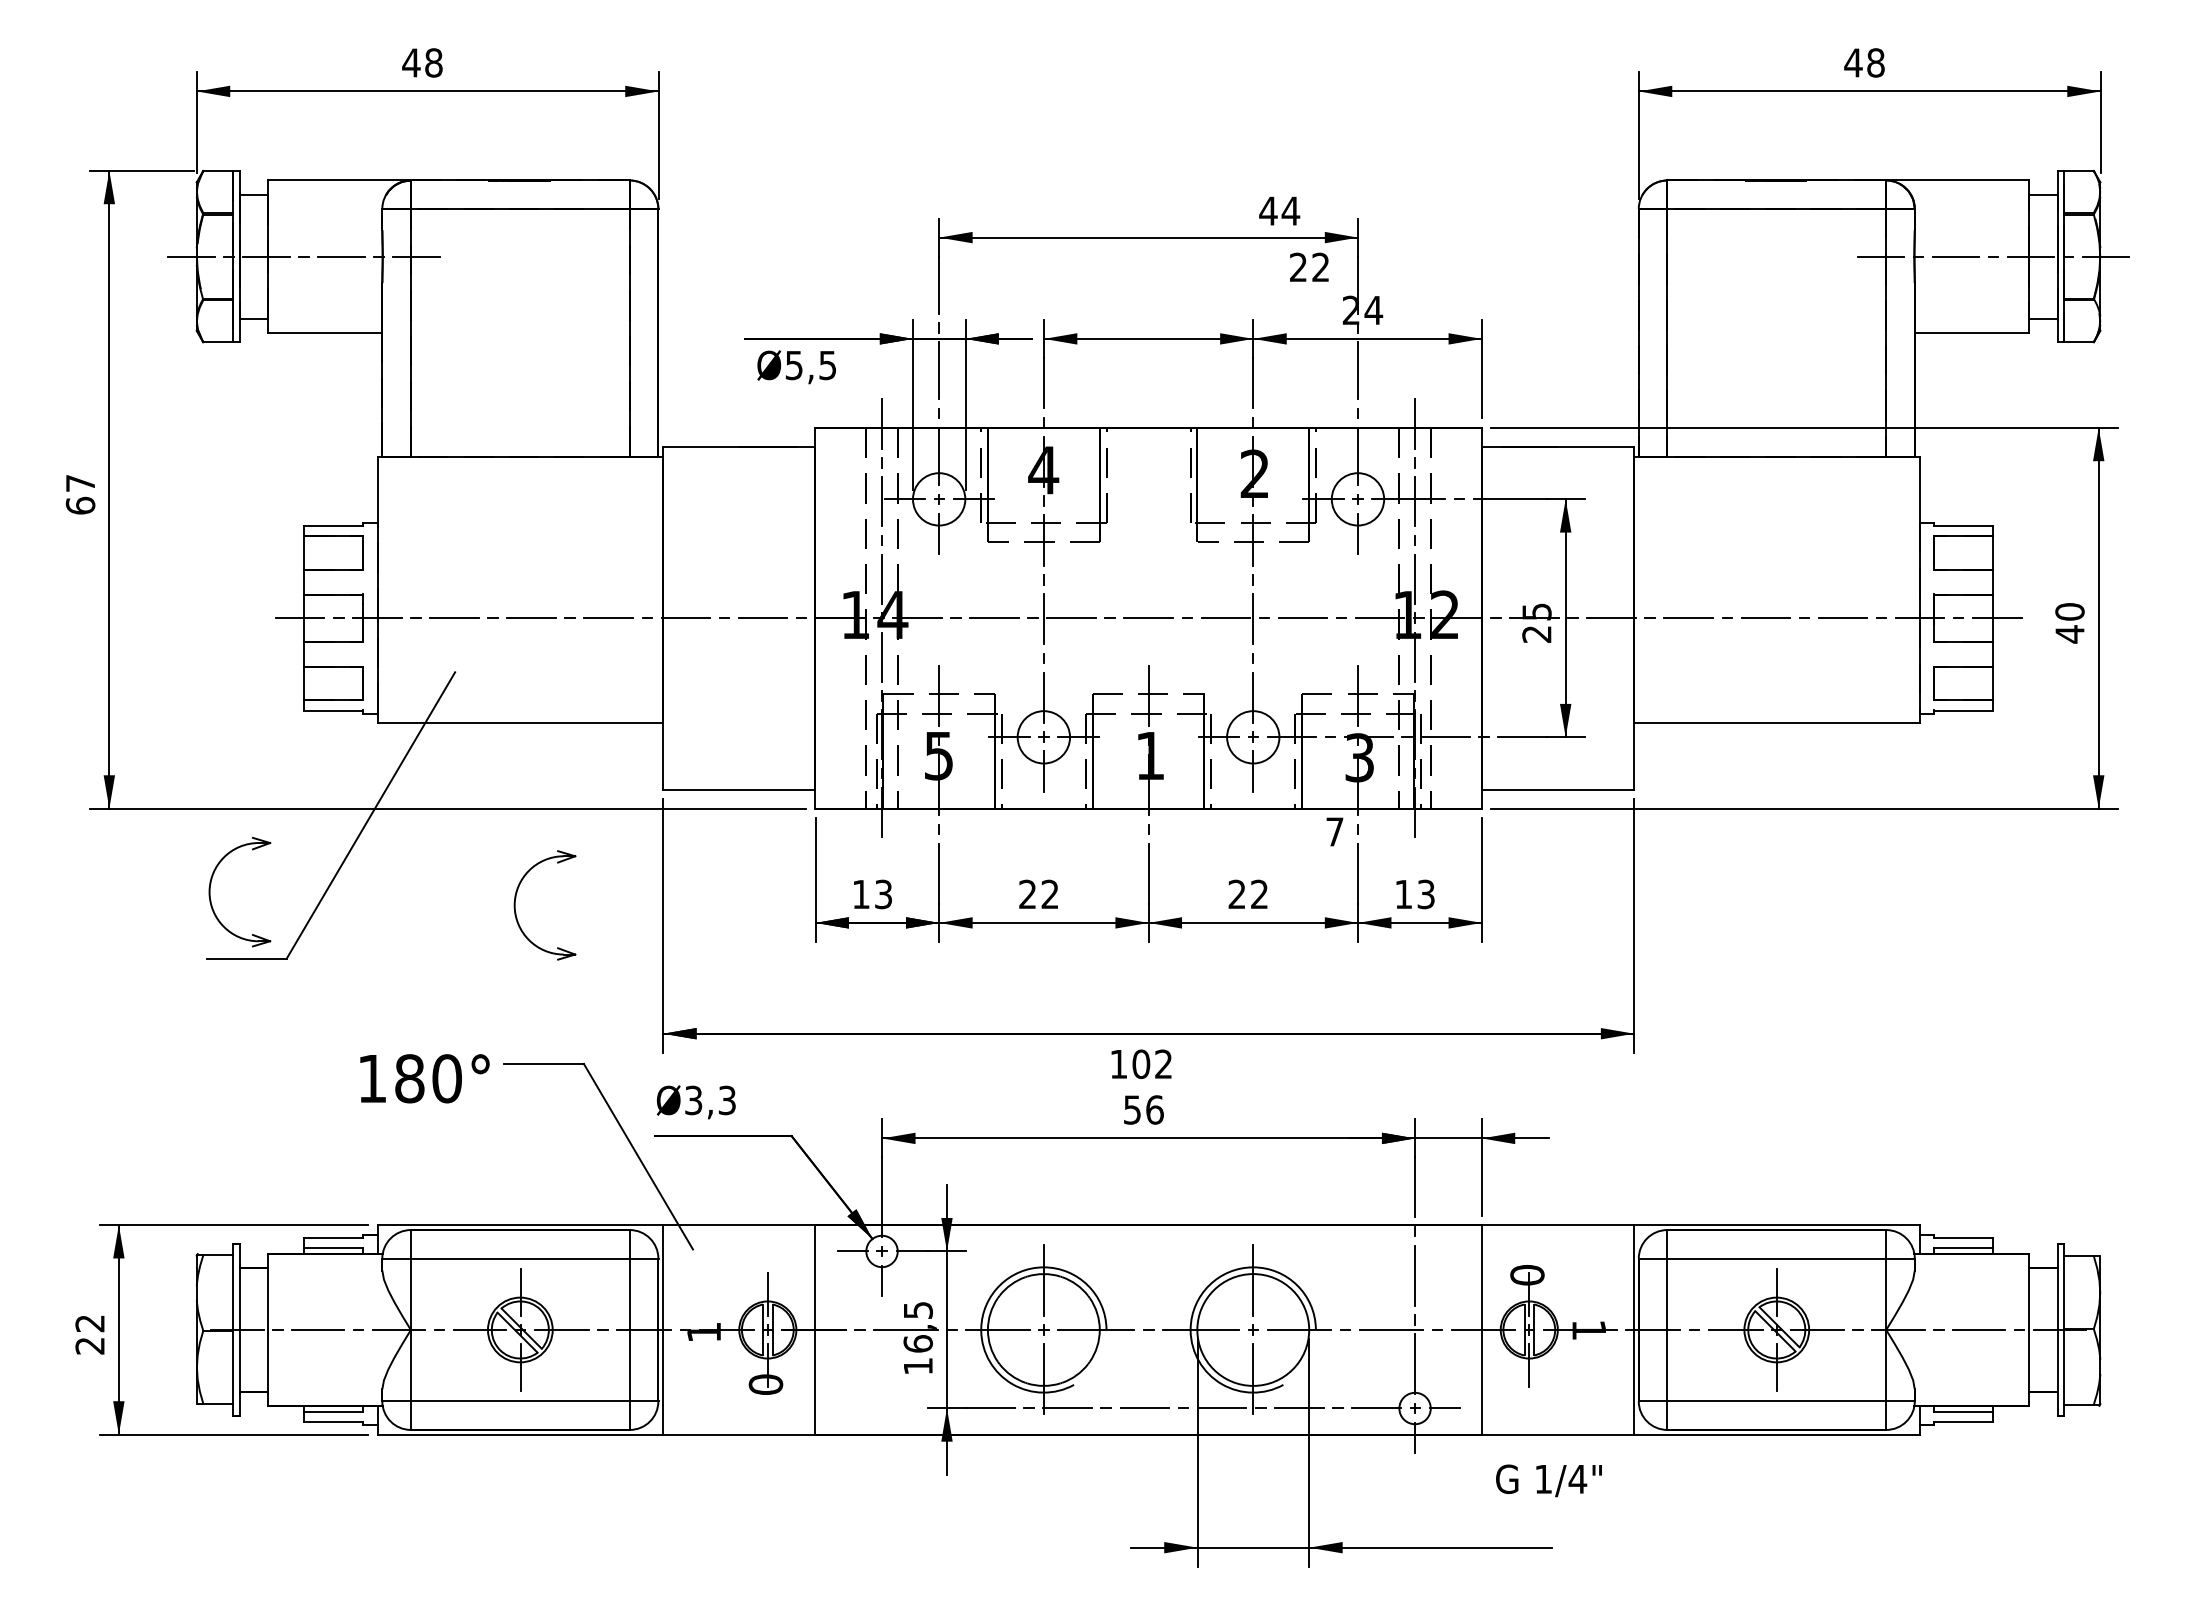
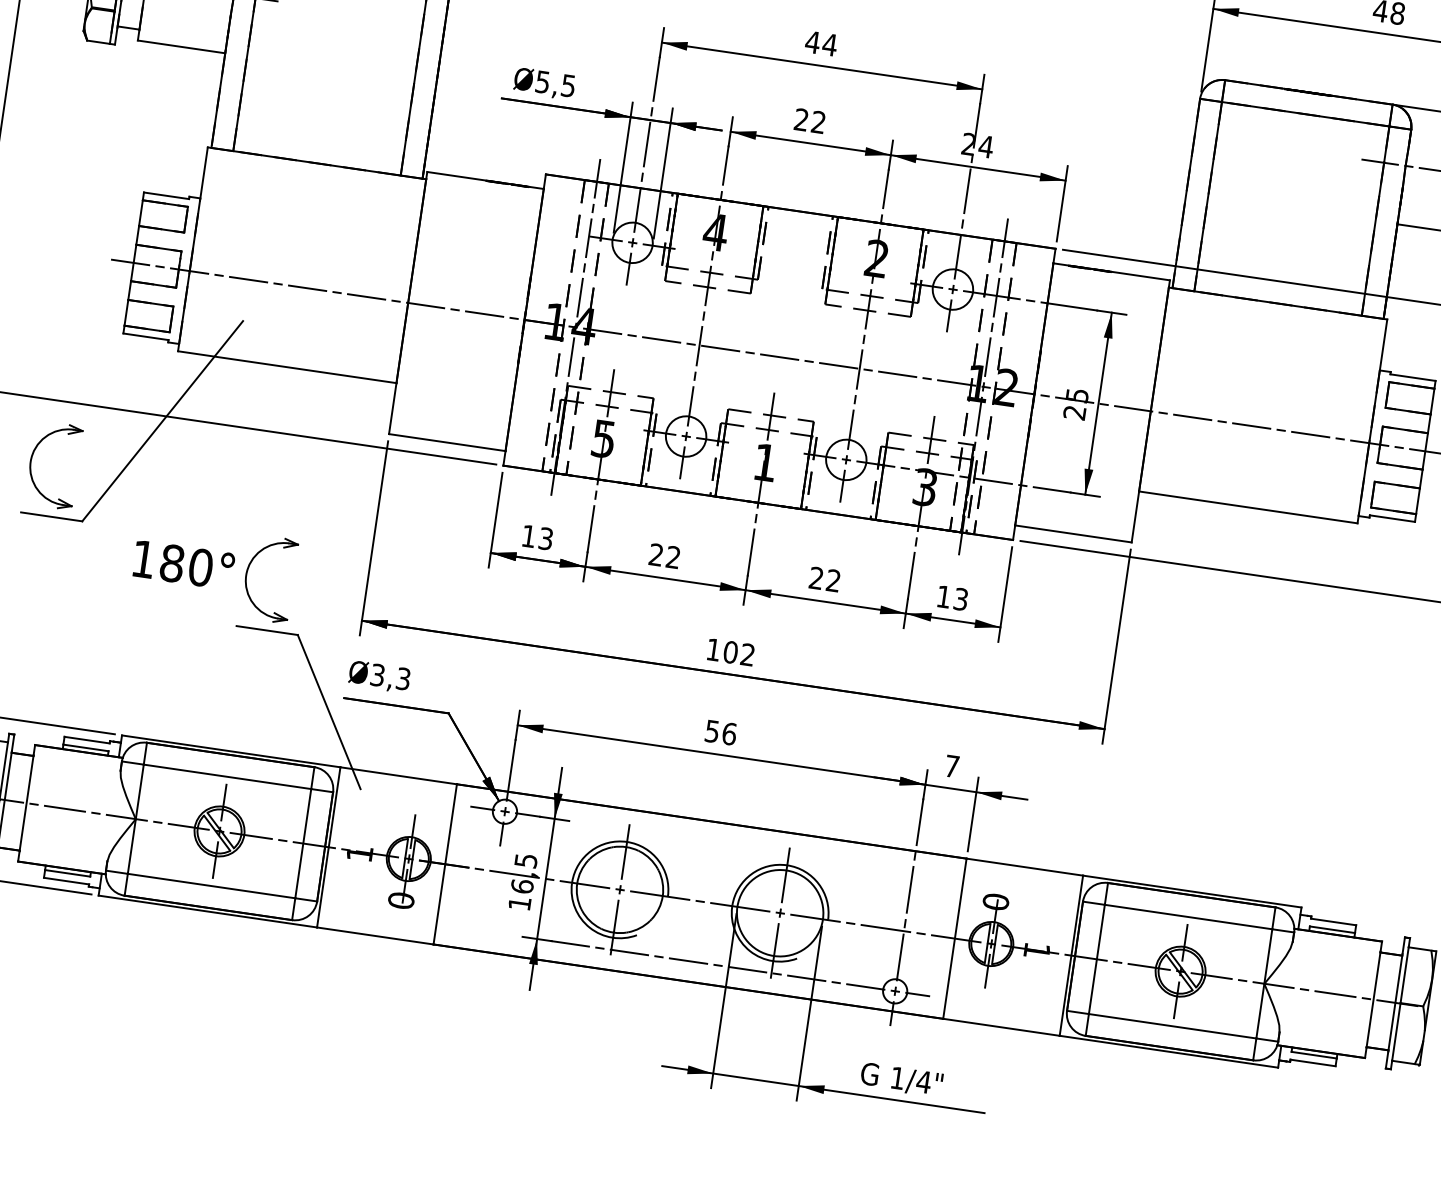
text: (1279, 210) -> (821, 43), moved
text: (1309, 266) -> (810, 120), moved
text: (796, 367) -> (544, 83), moved
text: (1334, 831) -> (951, 766), moved
part: (516, 898) -> (248, 570), moved
text: (1141, 1063) -> (730, 651), moved
text: (424, 1078) -> (183, 564), moved
text: (1548, 1480) -> (901, 1079), moved

